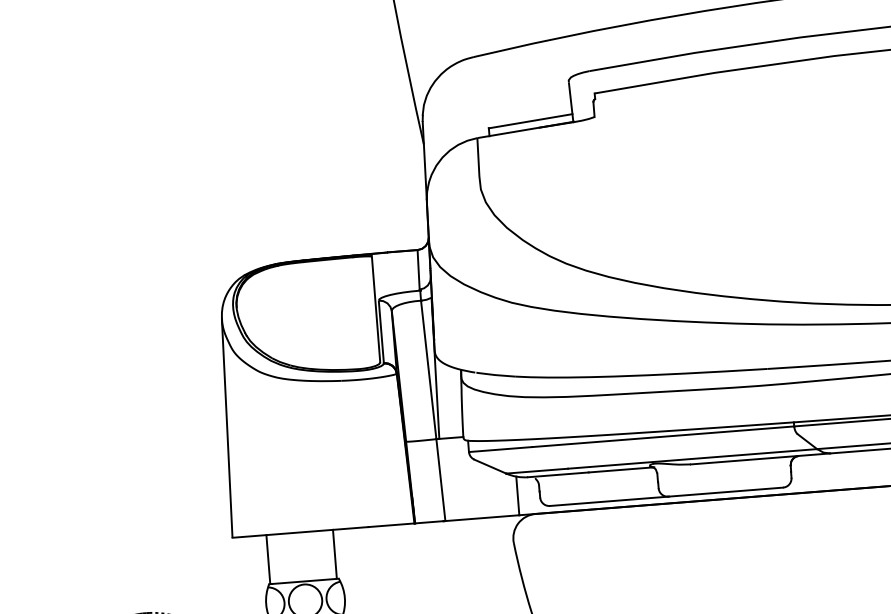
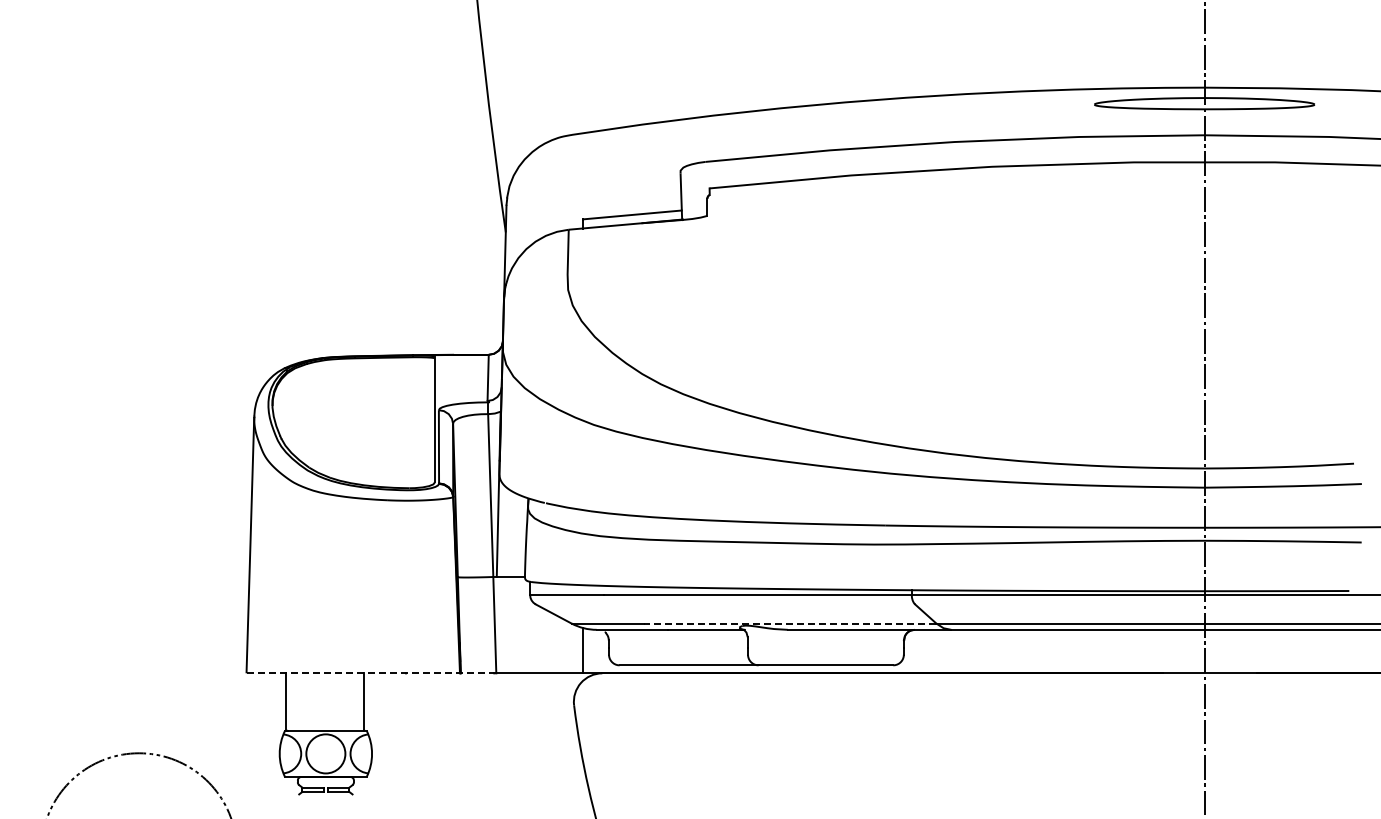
line: (691, 458) -> (789, 623), solid -> dashed
line: (338, 529) -> (370, 673), solid -> dashed

